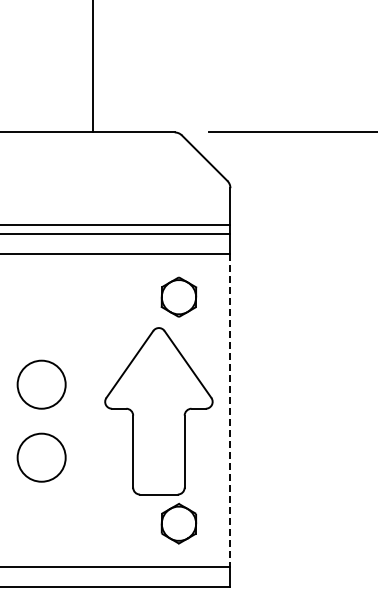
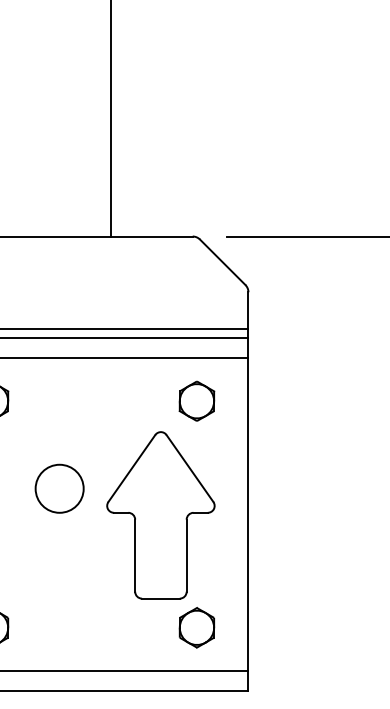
part: (158, 411) -> (160, 515), moved
line: (230, 411) -> (248, 515), dashed -> solid
circle: (41, 457) -> (59, 561), removed

